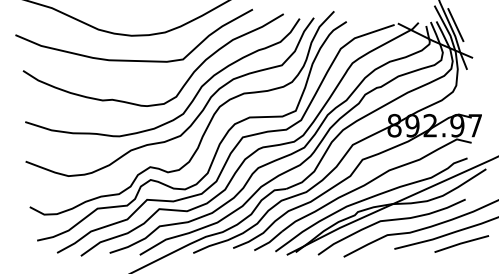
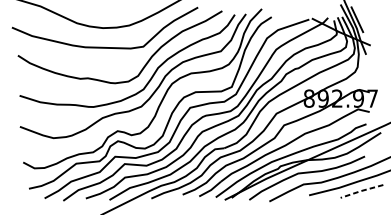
line: (460, 243) -> (360, 191), solid -> dashed

